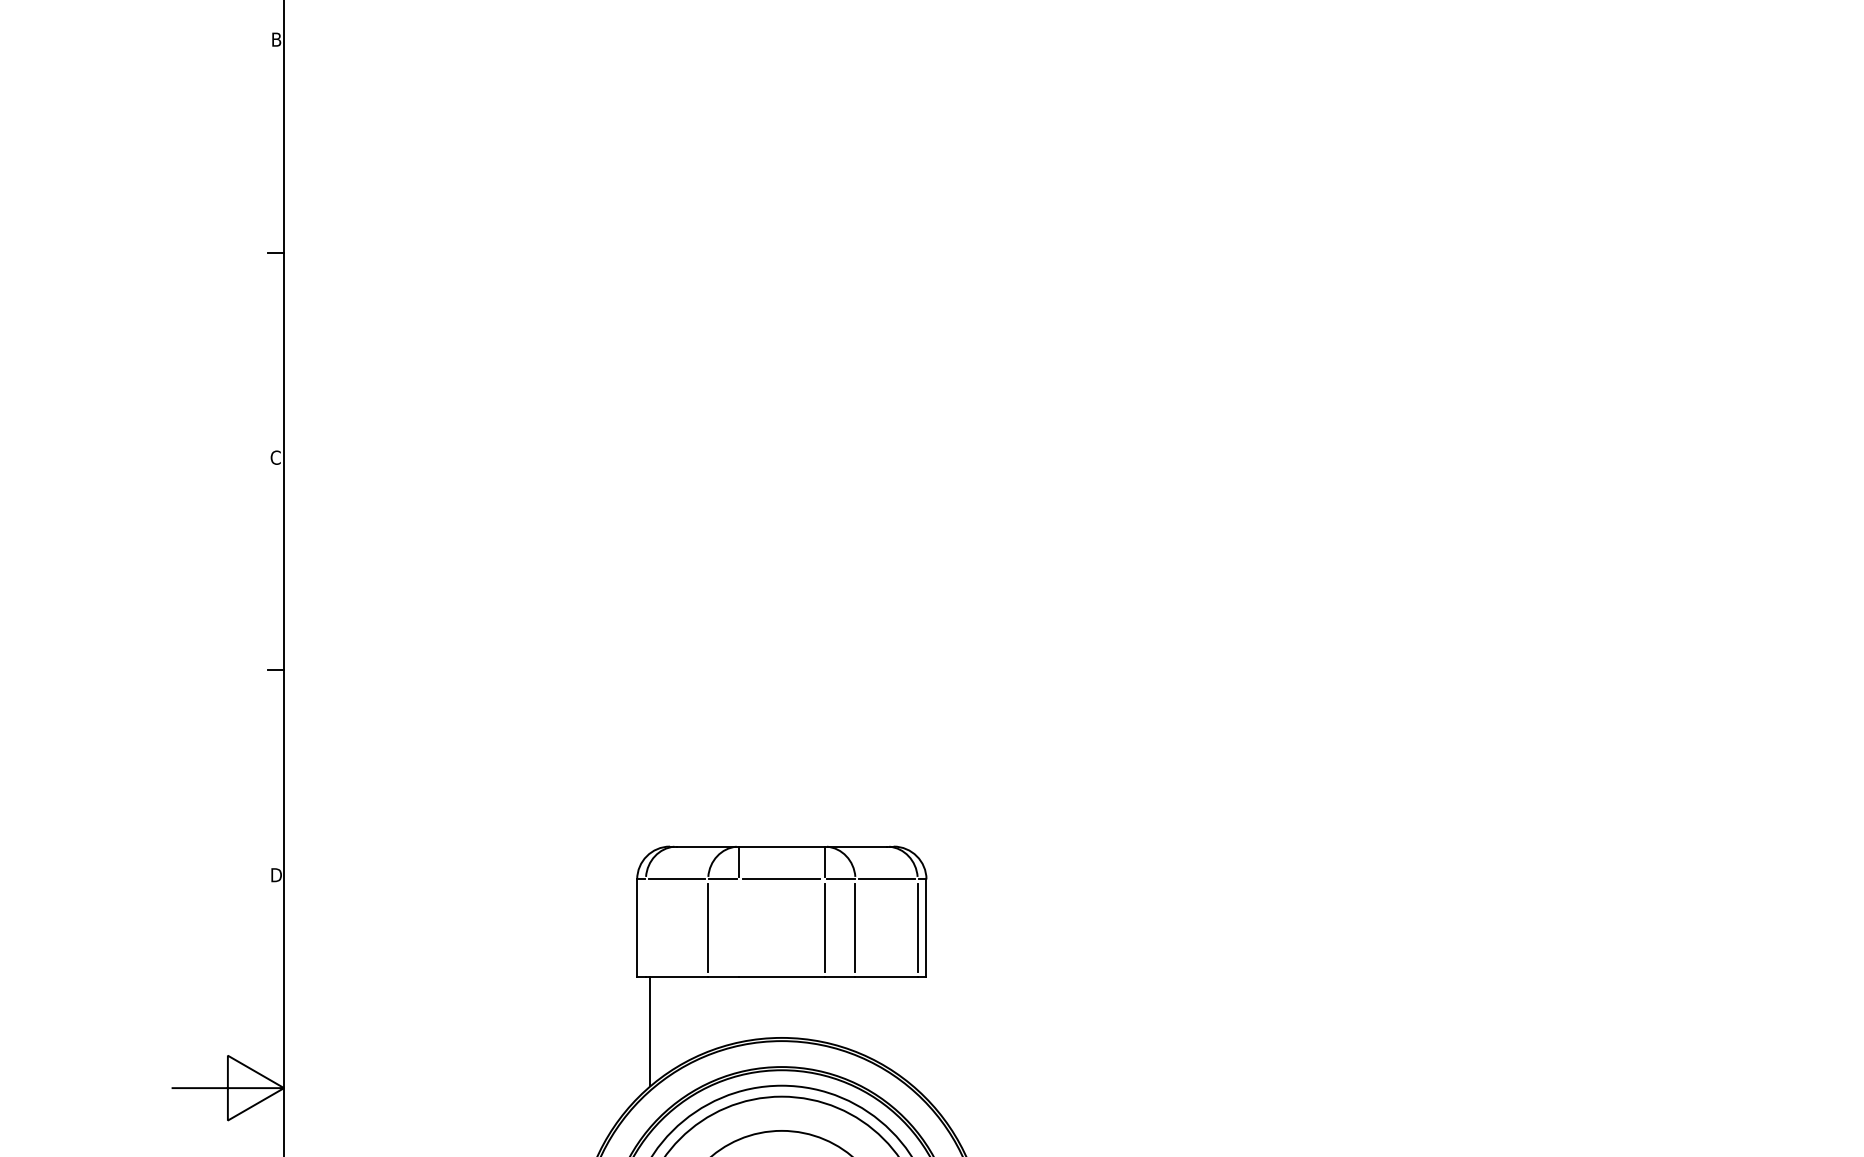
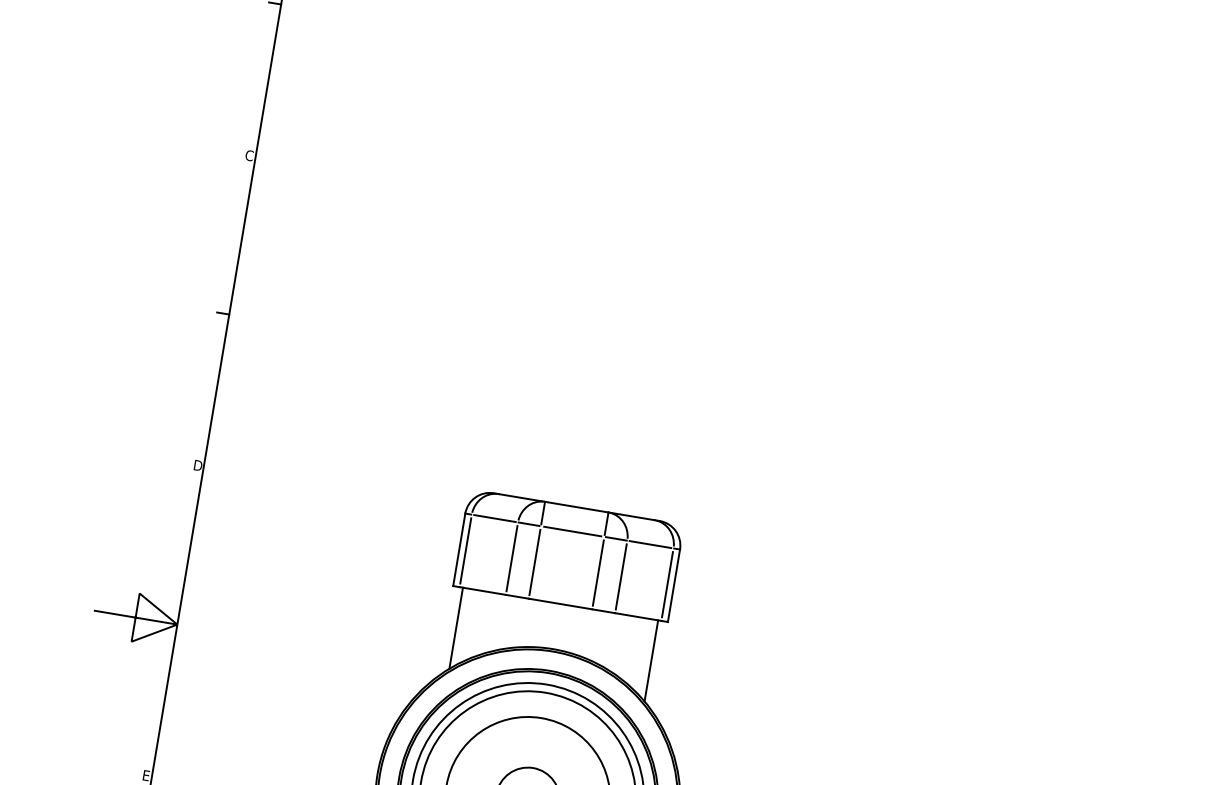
line: (645, 928) -> (465, 551), added
line: (739, 928) -> (535, 562), added
line: (913, 1031) -> (651, 660), added

